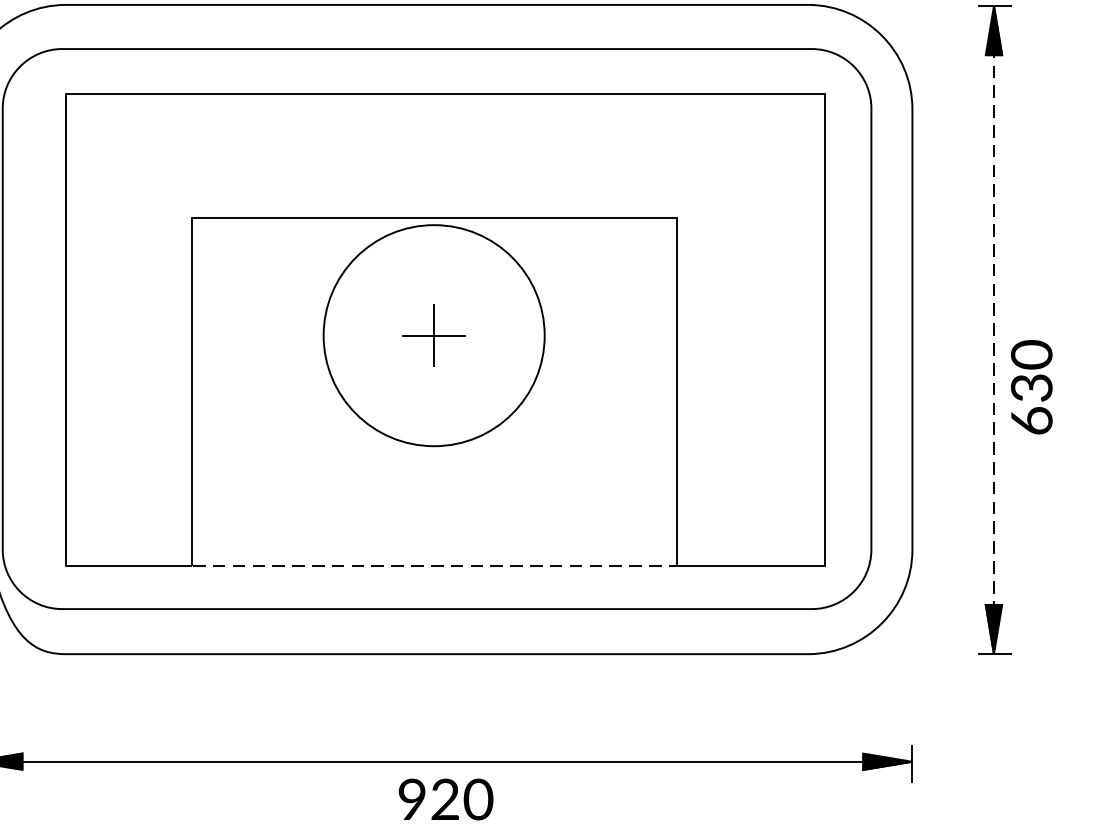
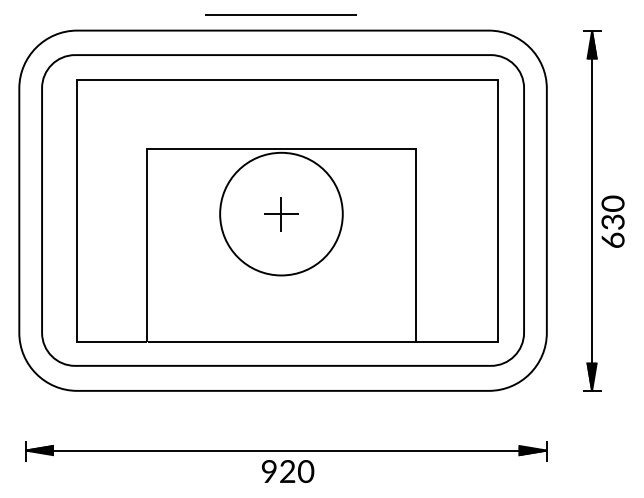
line: (994, 330) -> (592, 211), dashed -> solid
text: (1030, 386) -> (612, 221), moved
line: (436, 566) -> (282, 342), dashed -> solid

